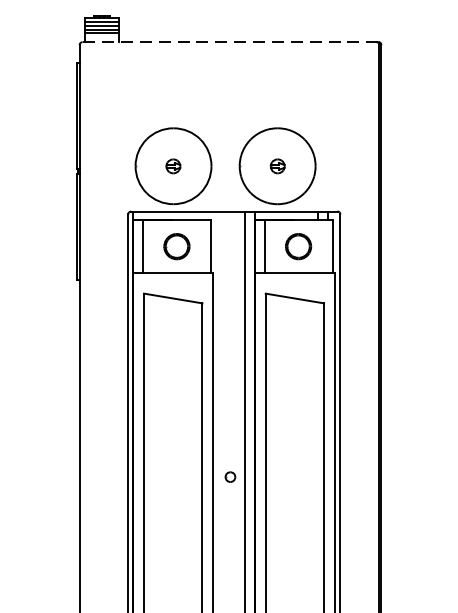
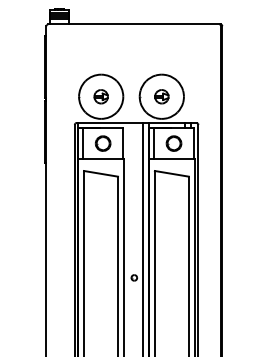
line: (229, 42) -> (133, 24), dashed -> solid
part: (172, 165) -> (100, 96), size x1.67
part: (277, 165) -> (161, 96), size x1.67

